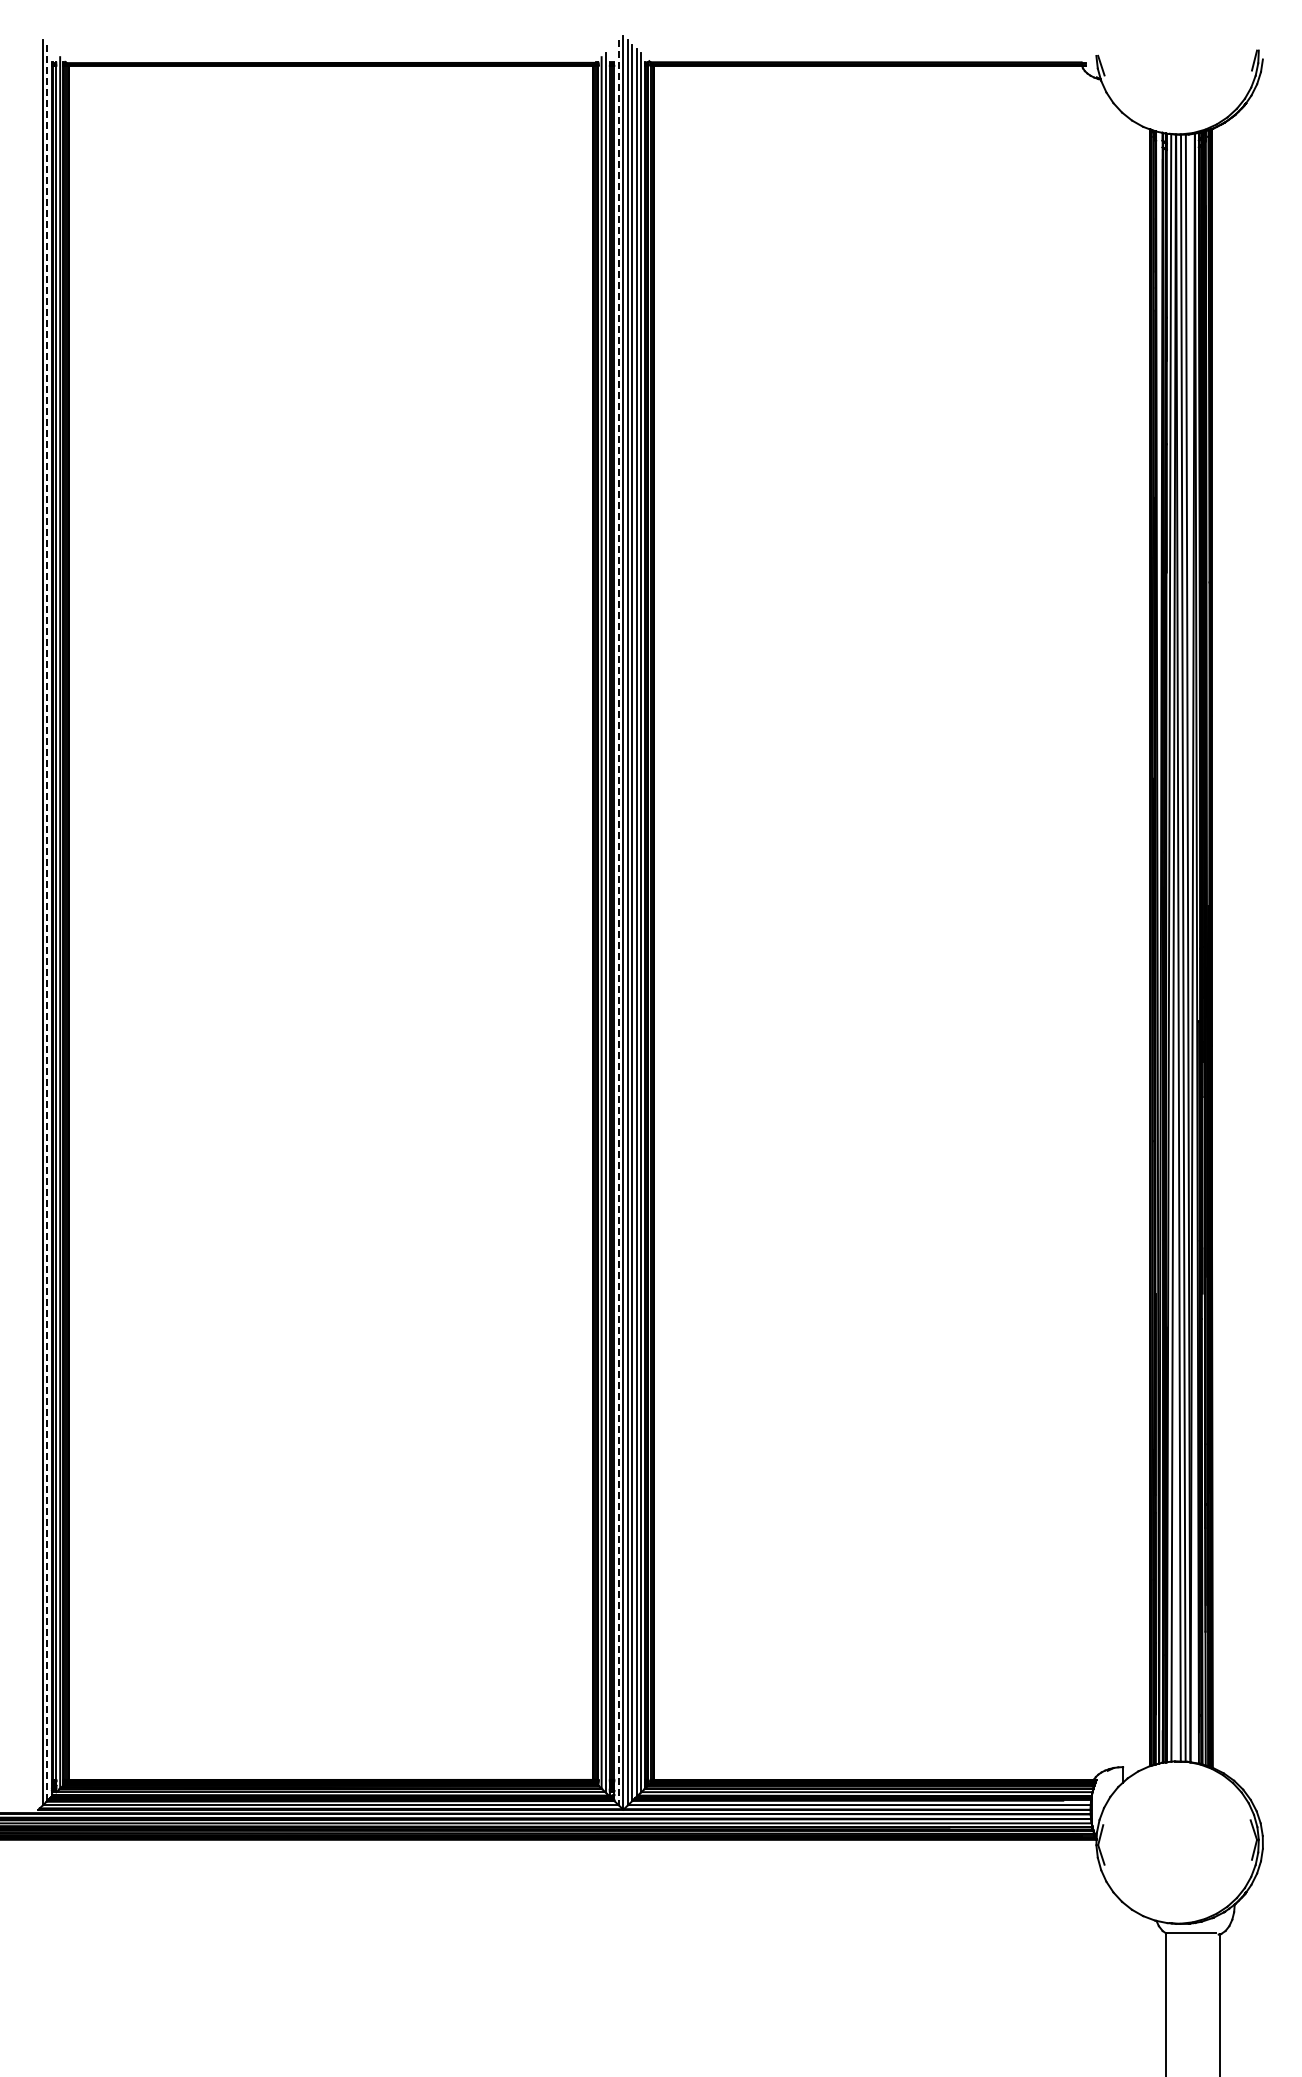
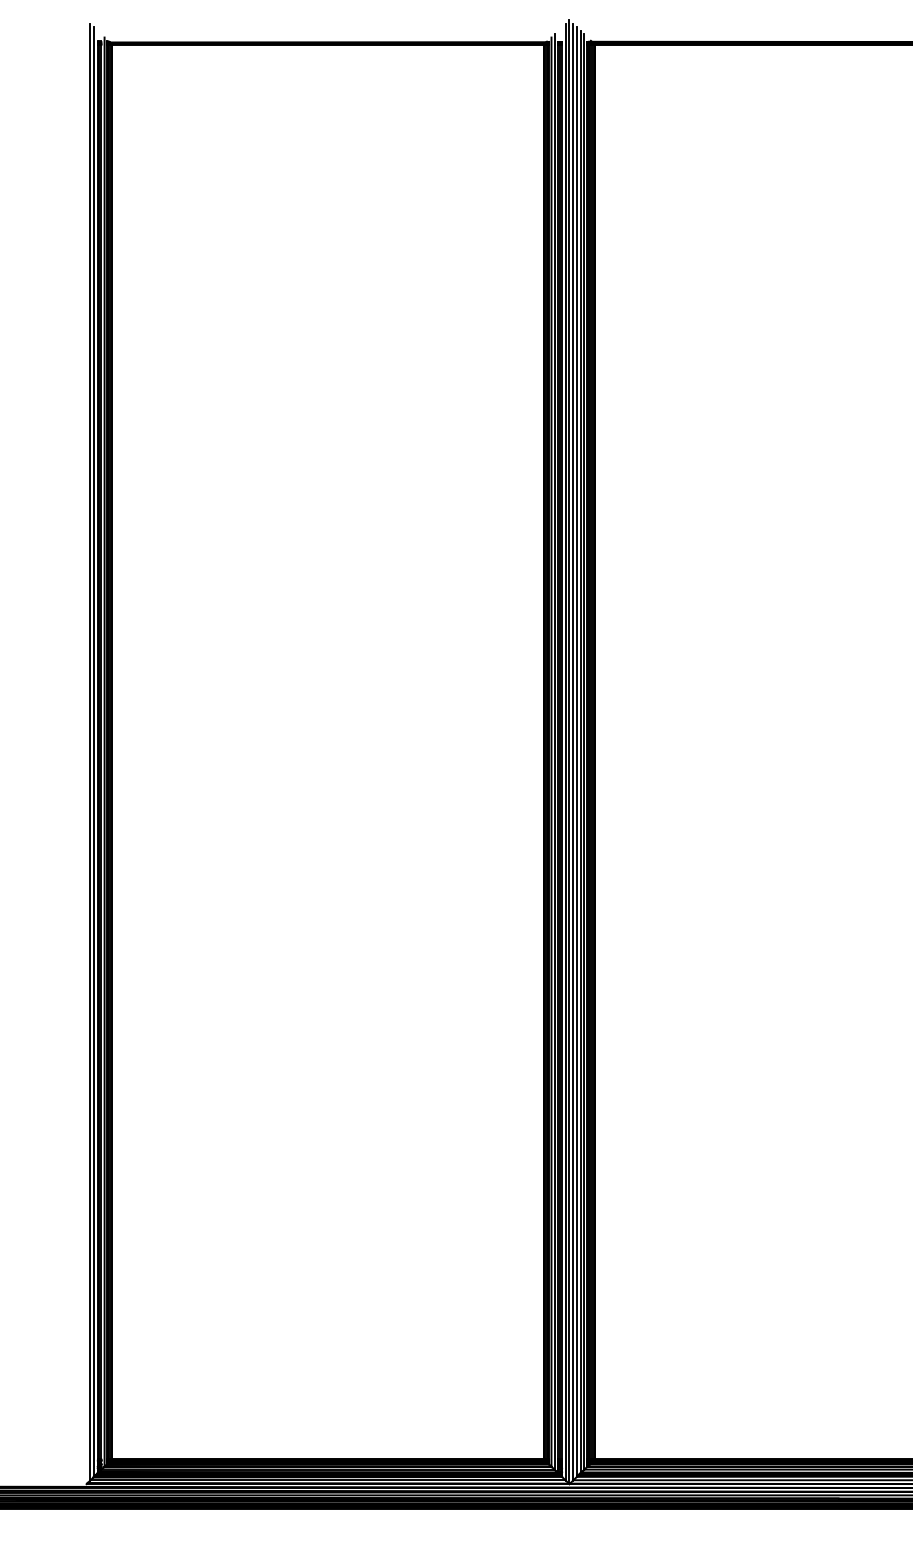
line: (47, 922) -> (94, 751), dashed -> solid
line: (618, 922) -> (565, 751), dashed -> solid

